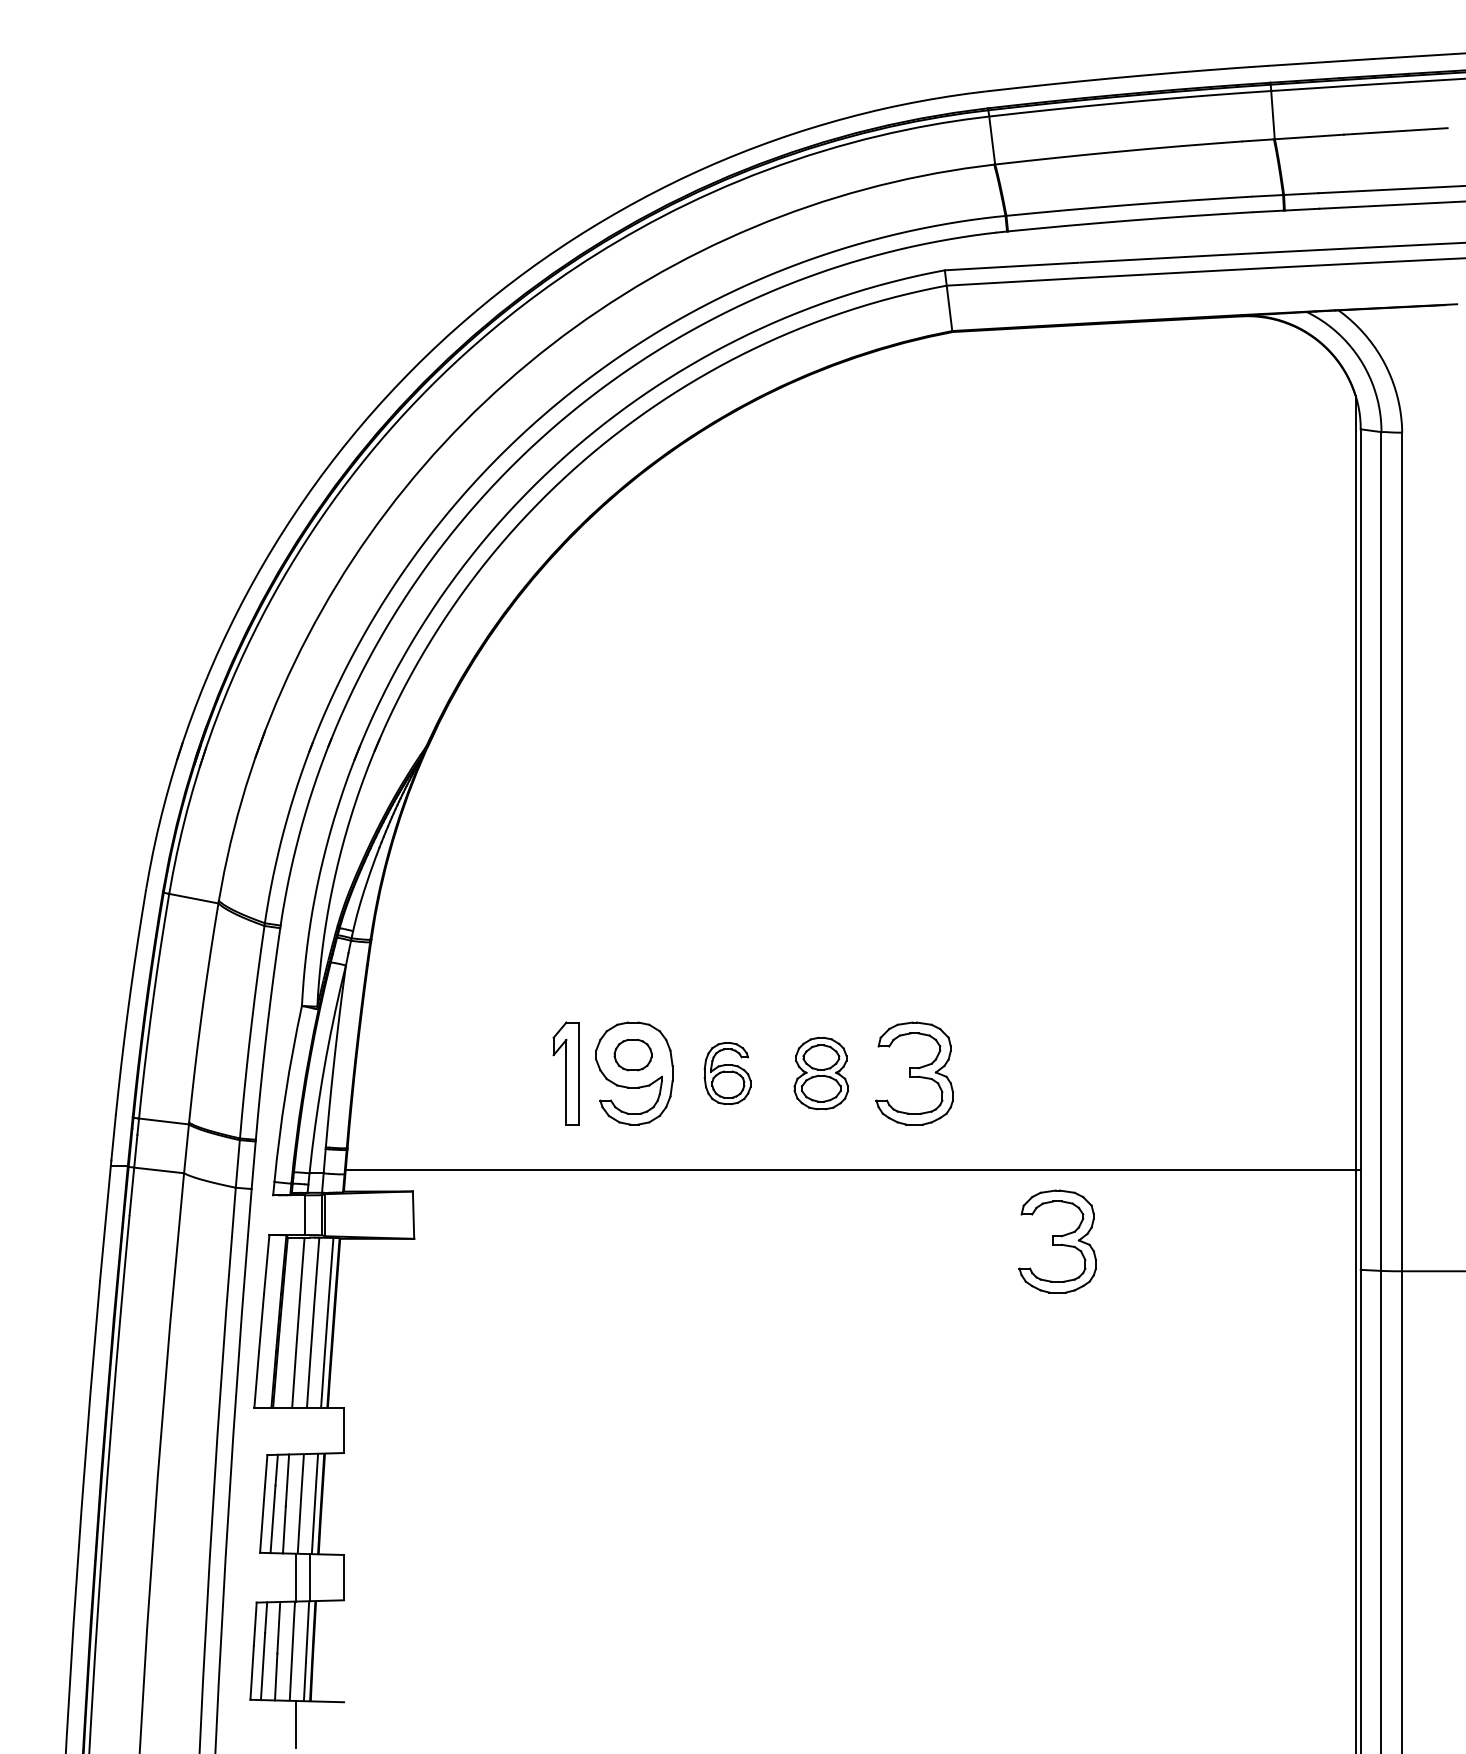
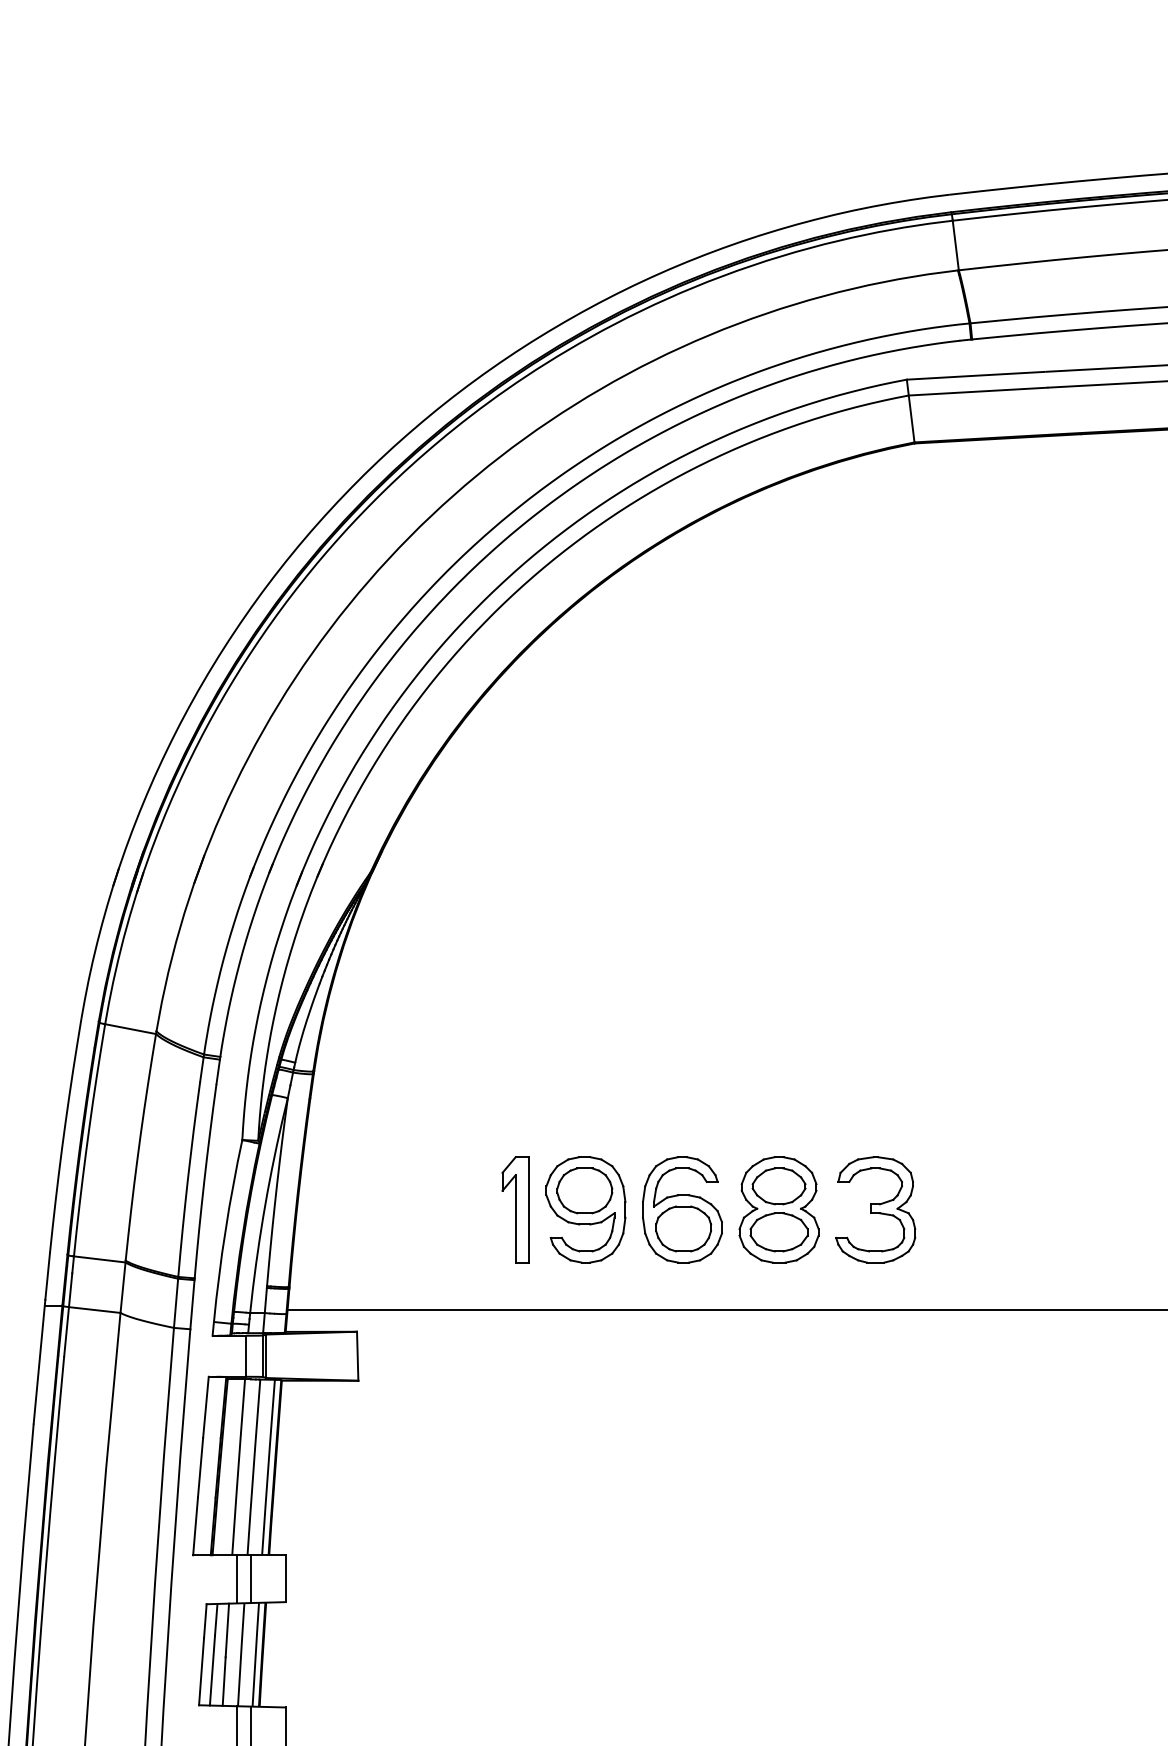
part: (632, 1054) -> (584, 1190), size x1.43
part: (727, 1073) -> (682, 1209), size x1.67
part: (821, 1073) -> (779, 1209), size x1.43
part: (1057, 1241) -> (1023, 1383), removed
line: (296, 1430) -> (236, 1578), added
line: (310, 1430) -> (251, 1578), added

